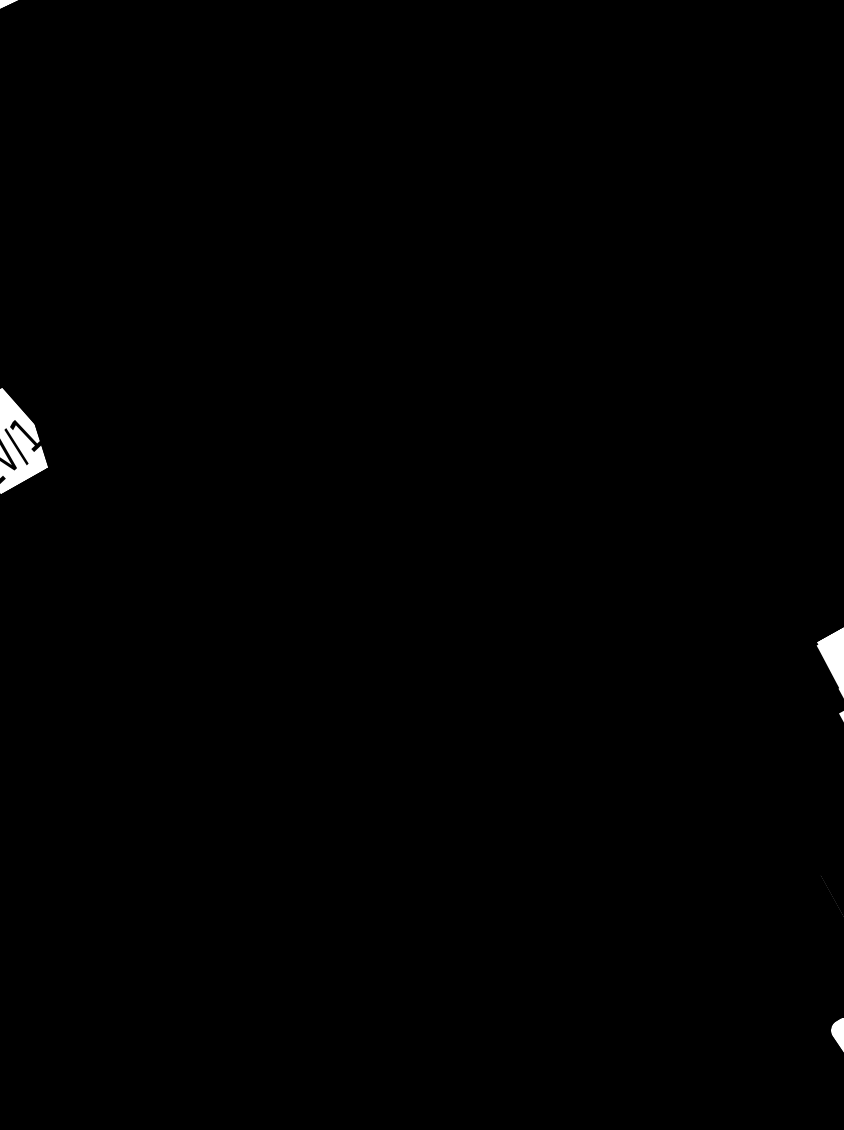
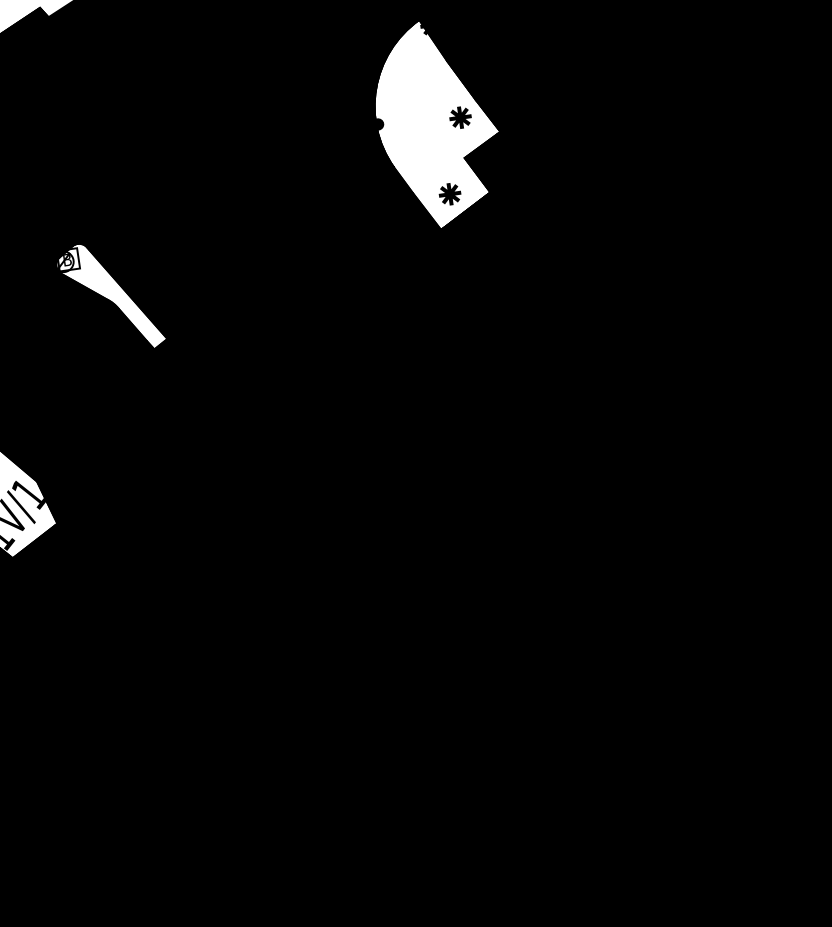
fill: (479, 130) -> (437, 123), removed
fill: (134, 253) -> (111, 296), removed

